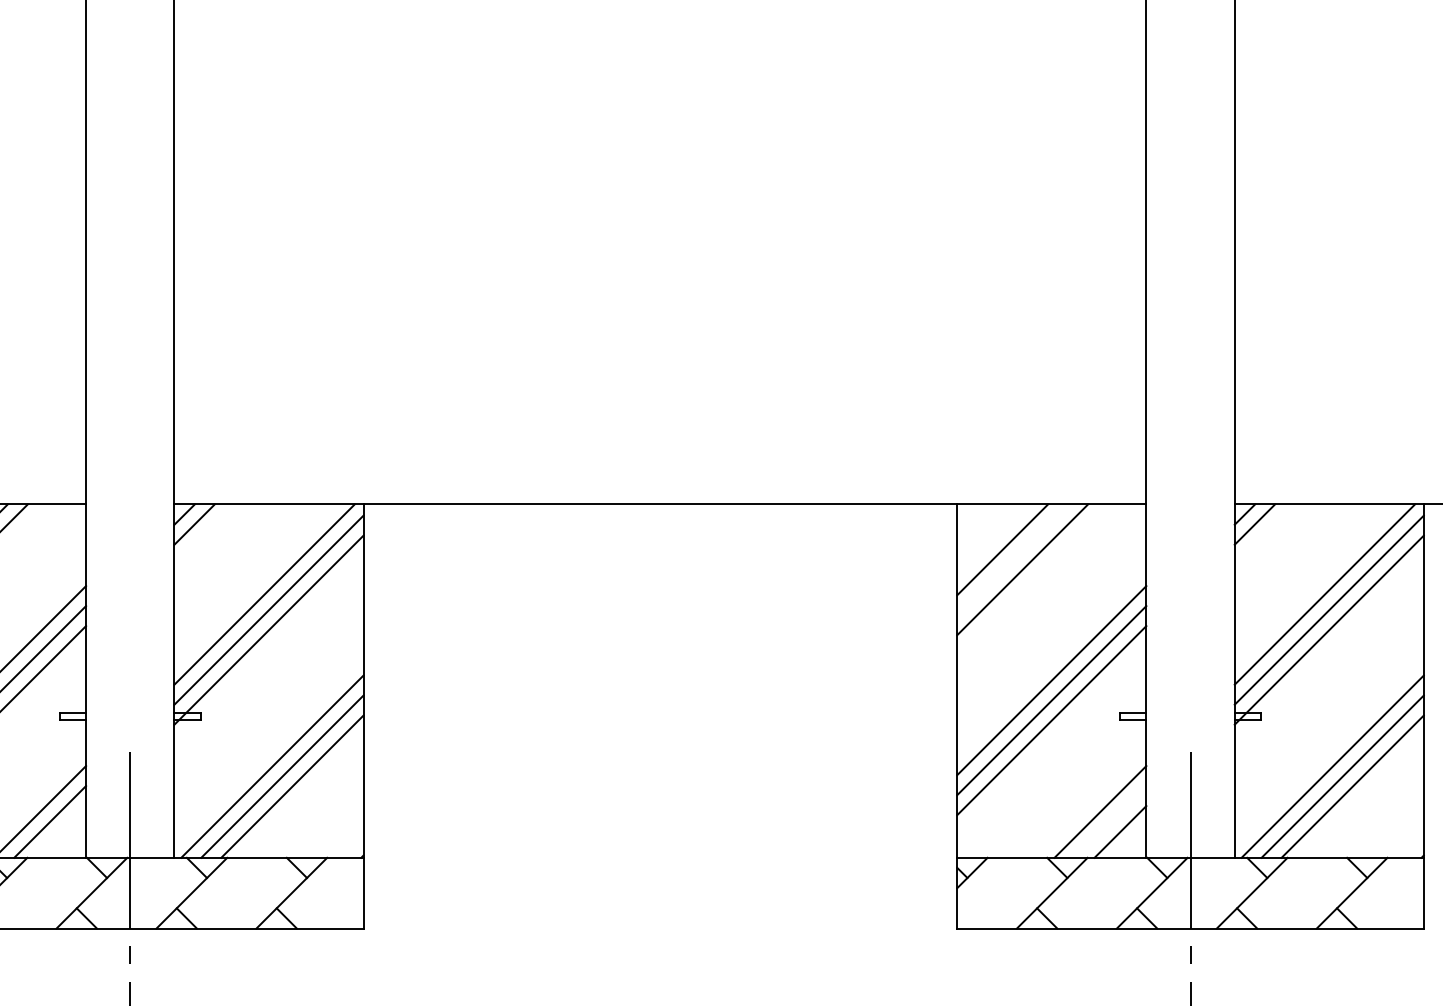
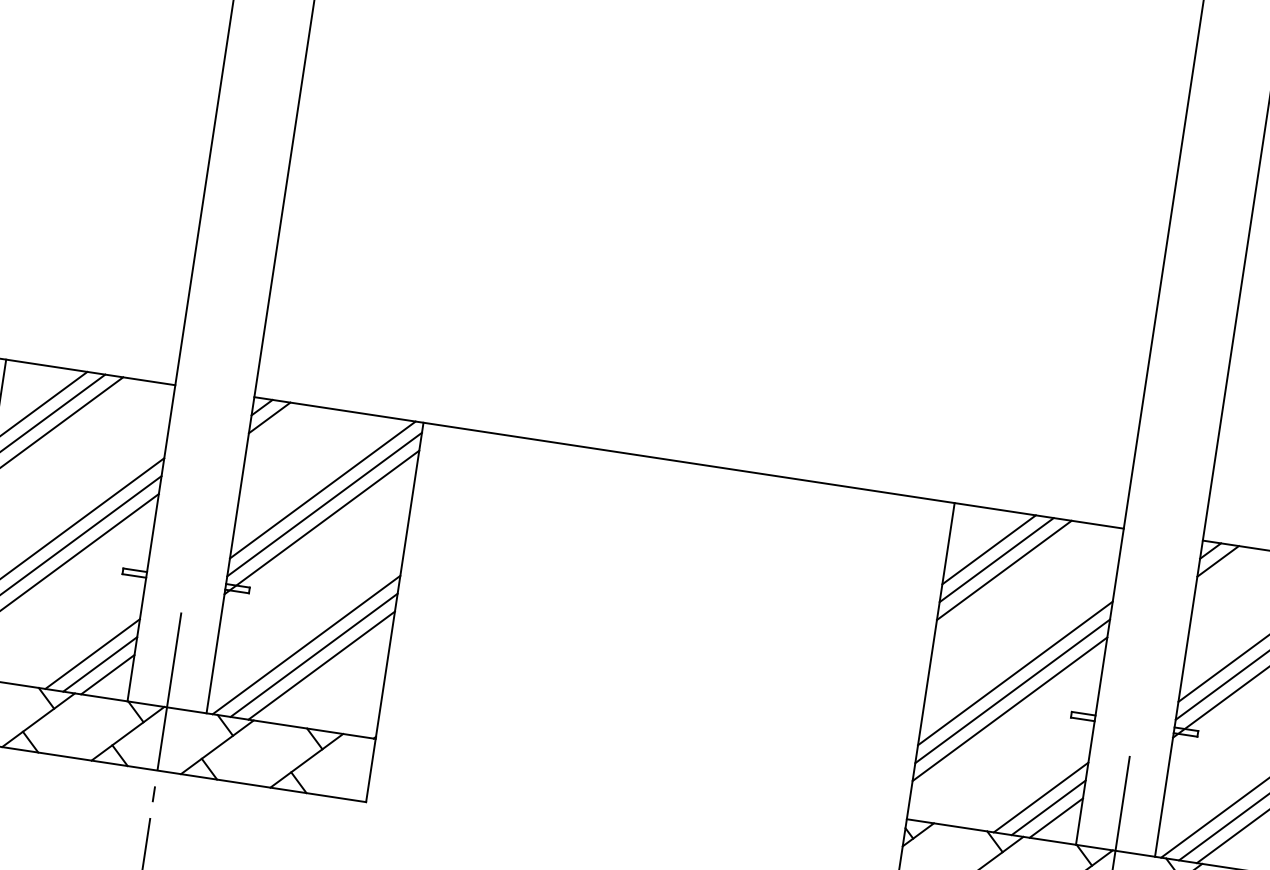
line: (1012, 559) -> (996, 559), added
line: (1110, 821) -> (1048, 807), added
line: (60, 831) -> (108, 674), added

